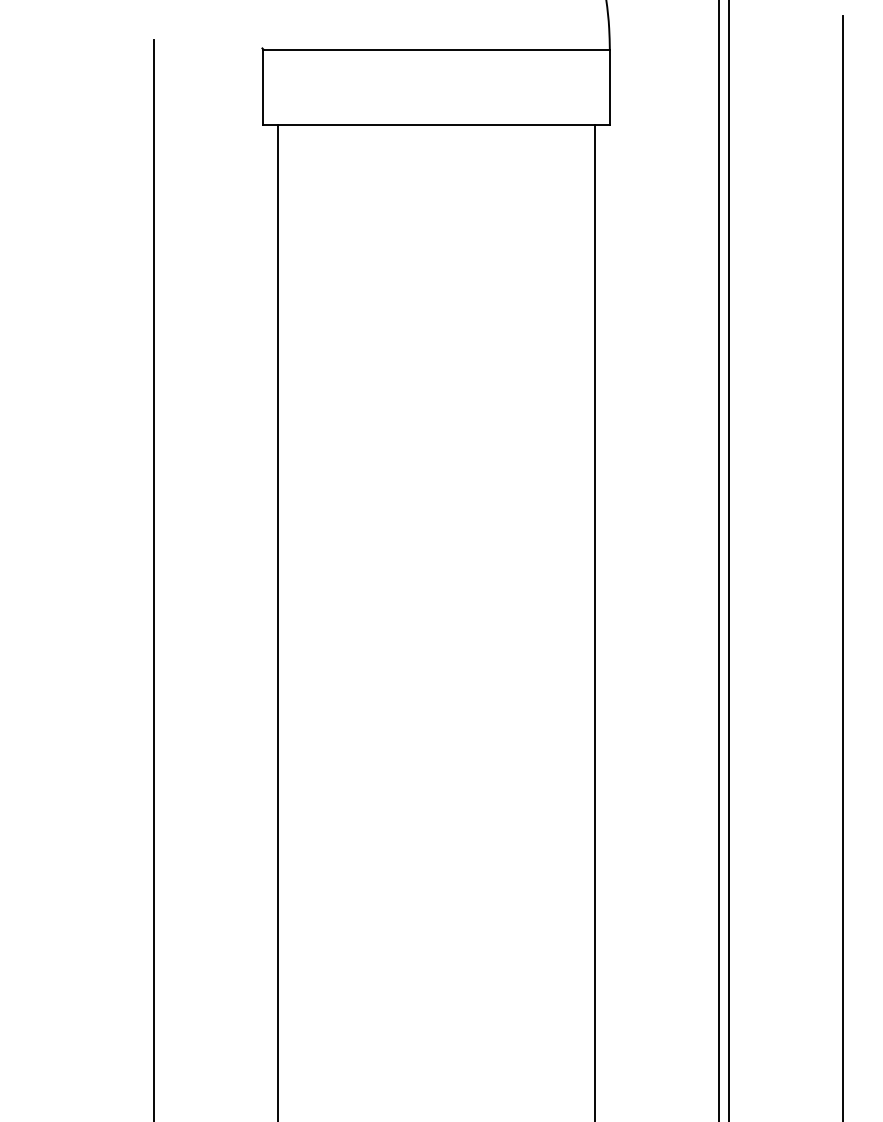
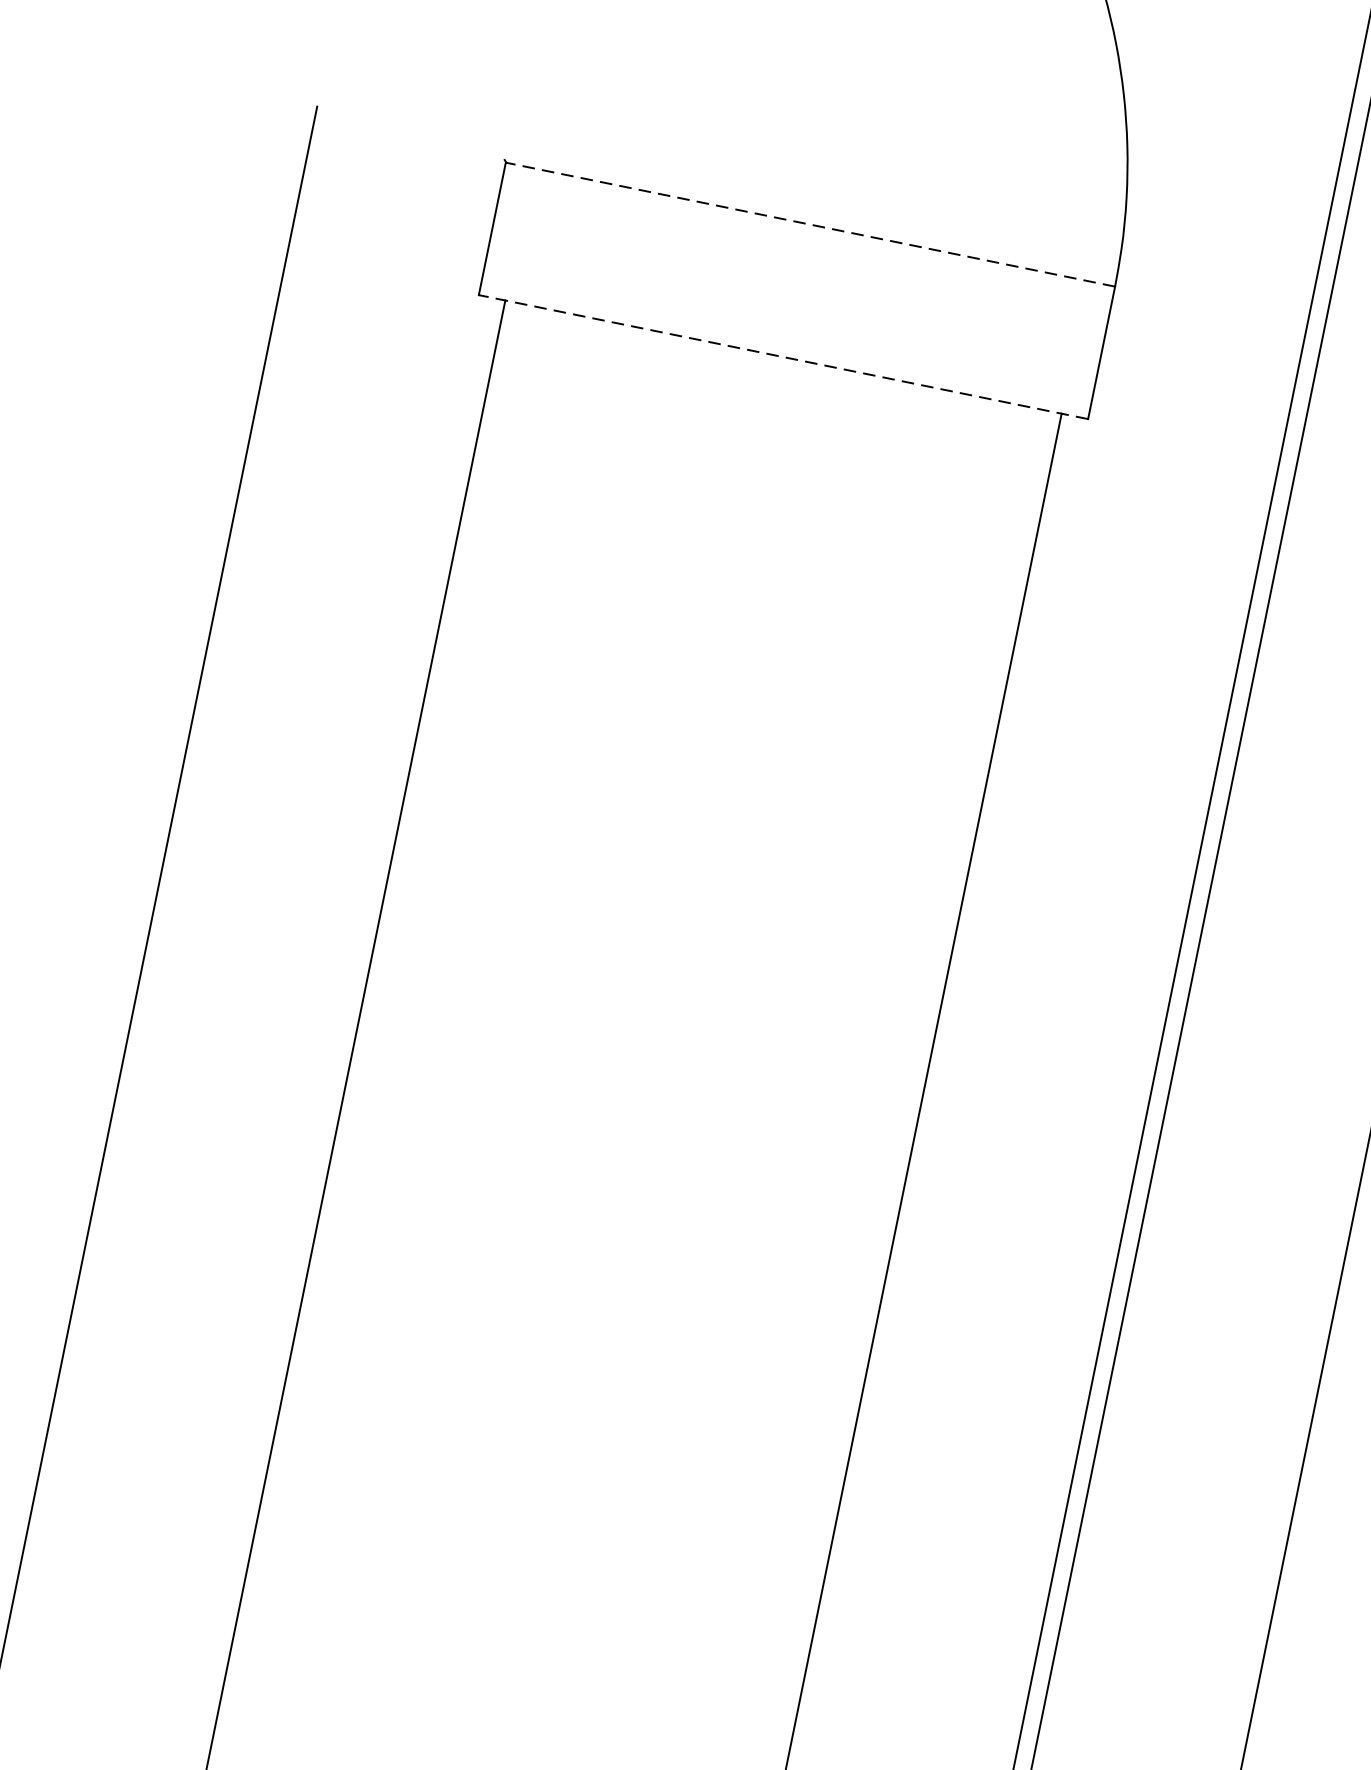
line: (436, 49) -> (810, 224), solid -> dashed
line: (436, 125) -> (783, 357), solid -> dashed

